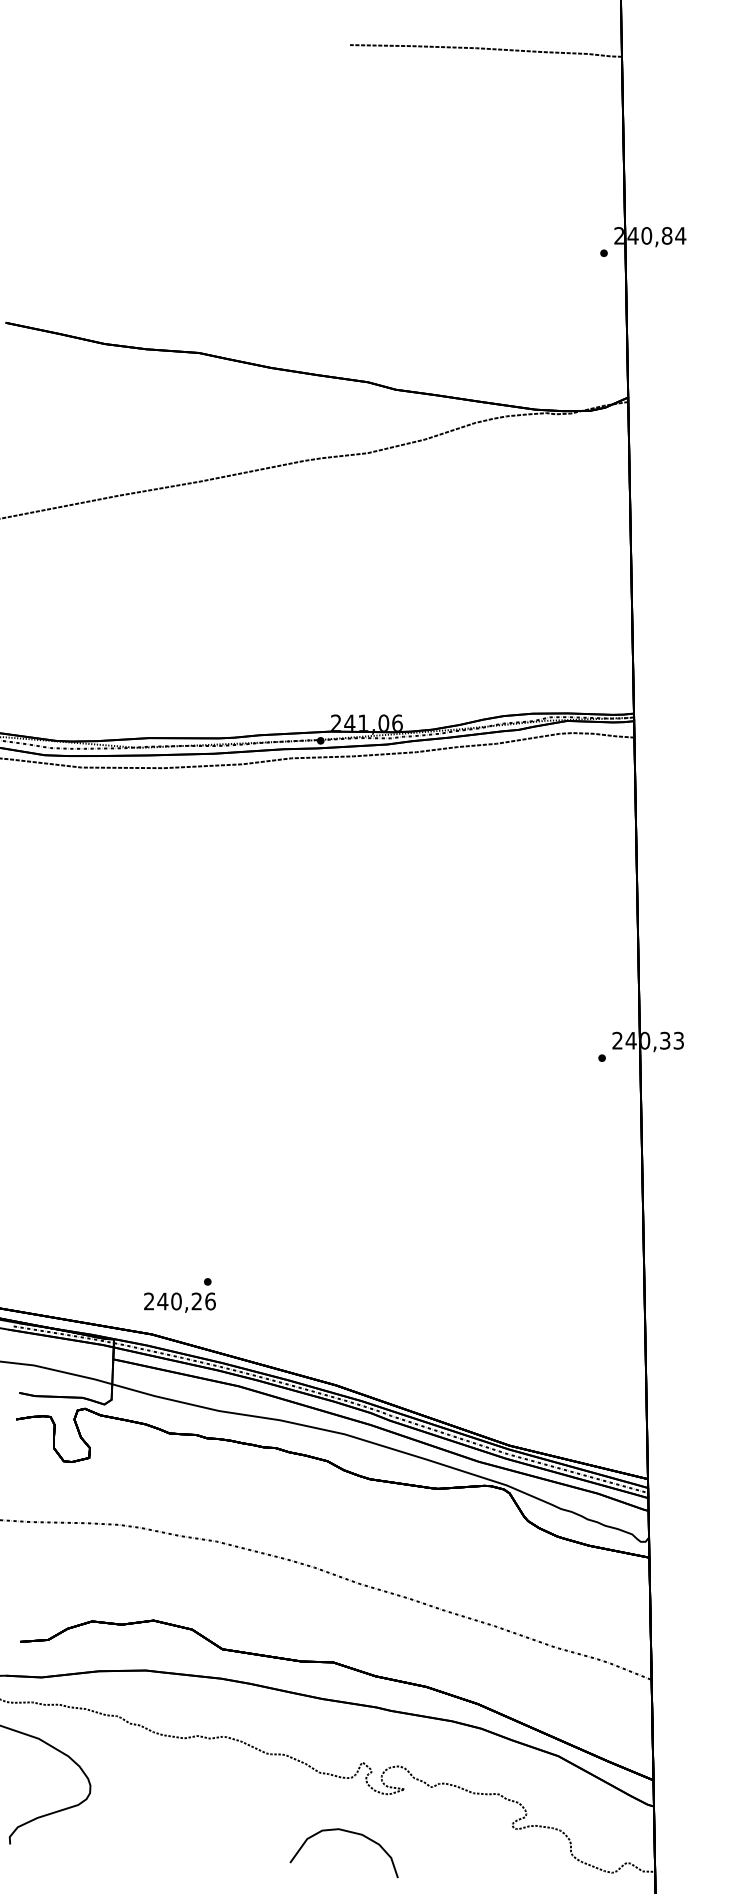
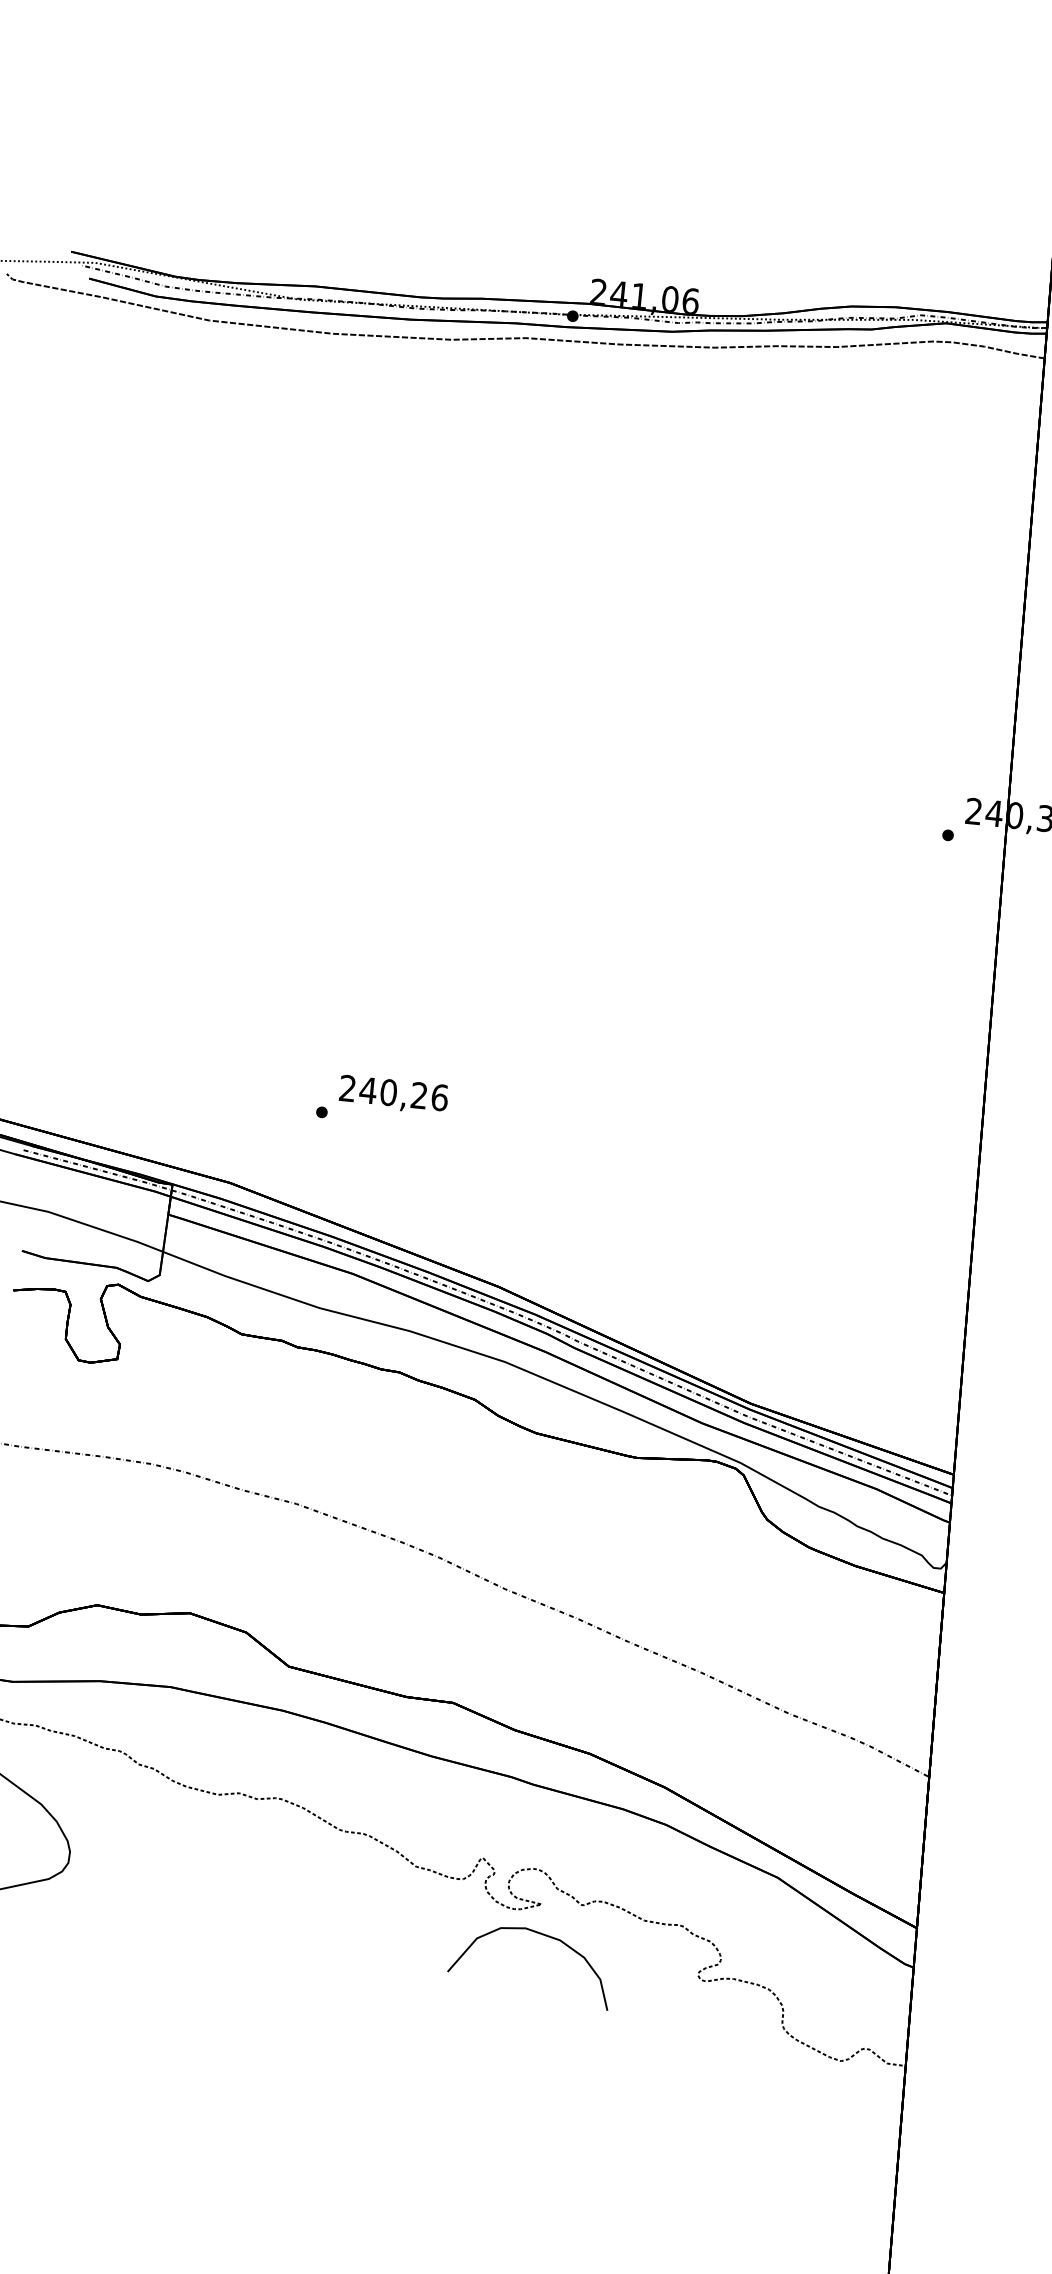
text: (179, 1302) -> (393, 1094), moved
curve: (347, 1832) -> (538, 1934), moved

